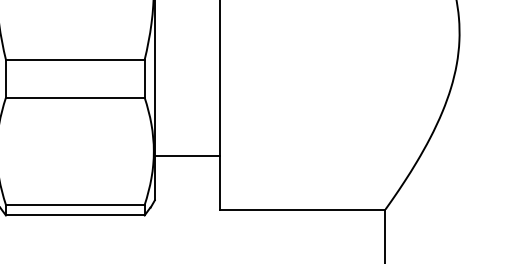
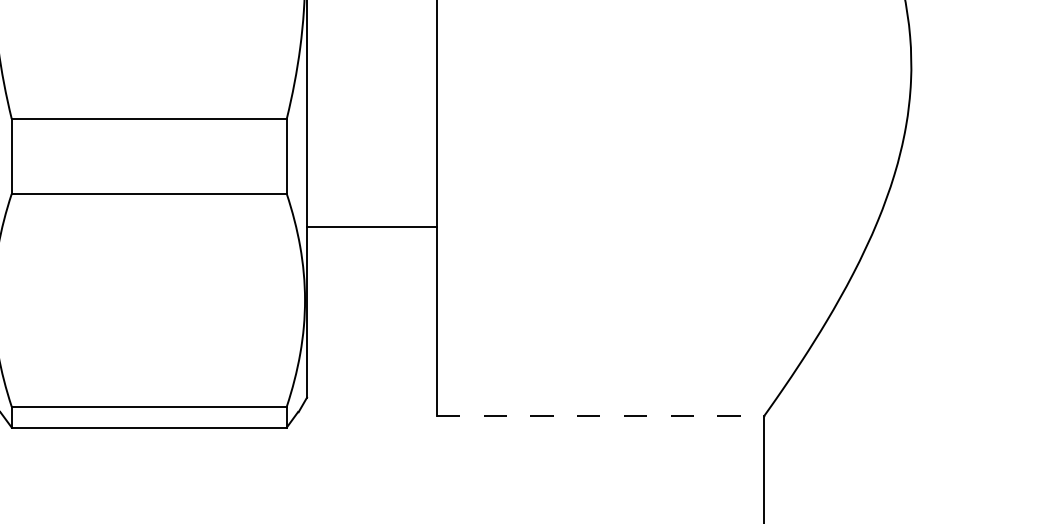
line: (187, 155) -> (371, 227), moved
line: (302, 209) -> (599, 415), solid -> dashed

